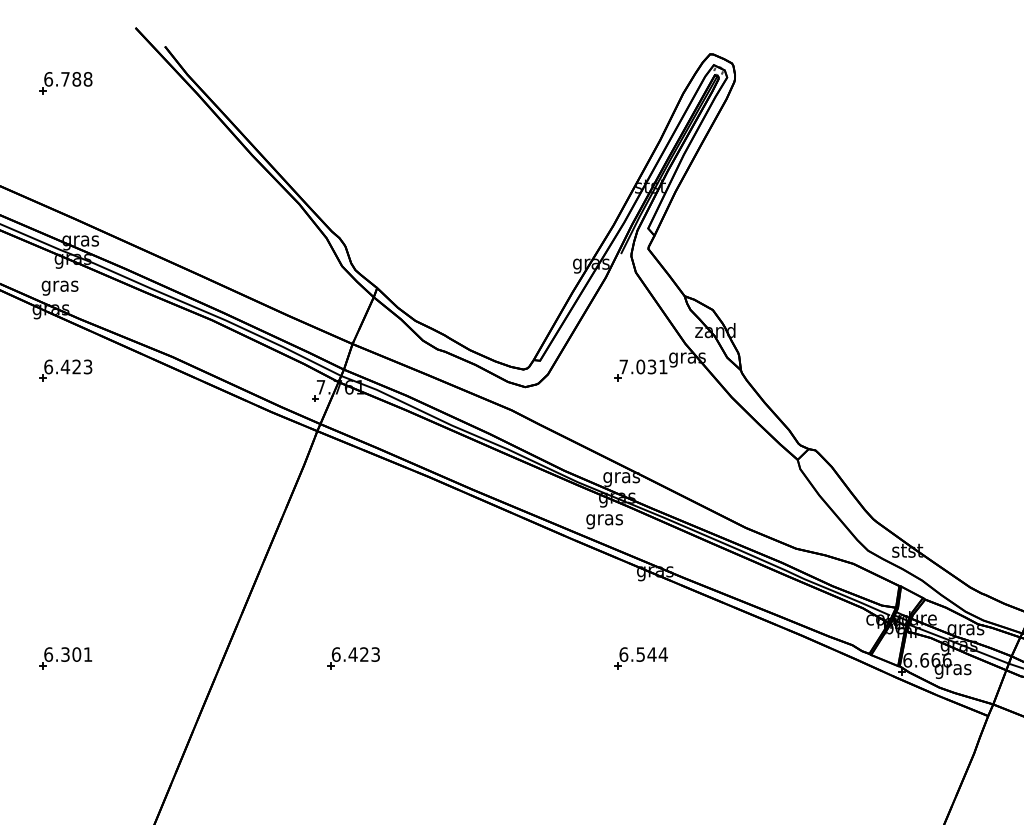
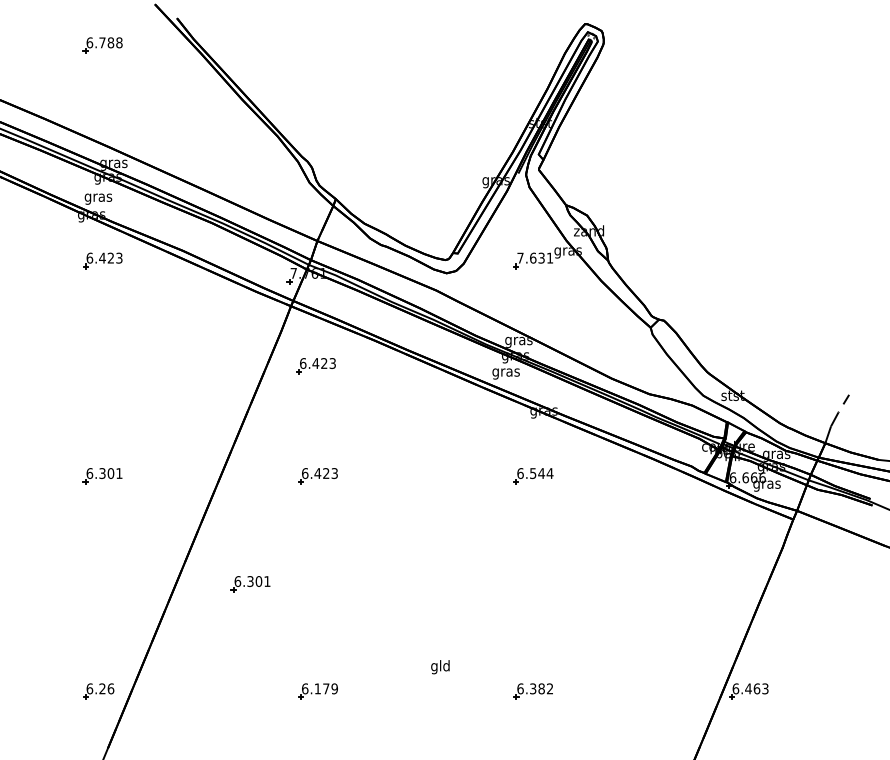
text: (641, 366) -> (533, 257), 7.031 -> 7.631
part: (349, 511) -> (315, 366), added
part: (263, 802) -> (250, 584), added

